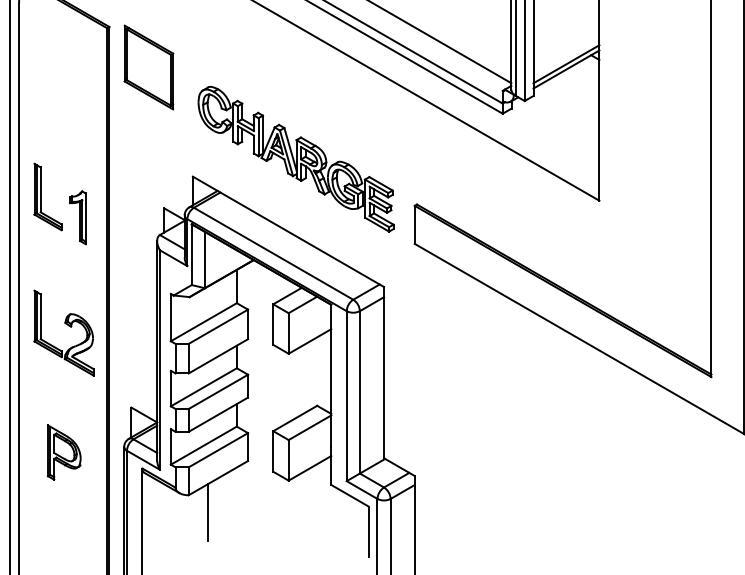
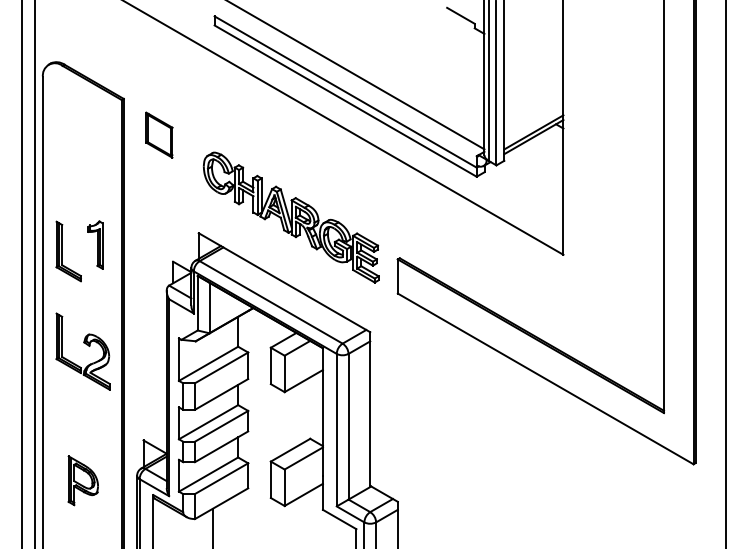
part: (149, 66) -> (159, 134), size x0.6
part: (77, 217) -> (95, 244), moved
part: (67, 326) -> (86, 345), moved

